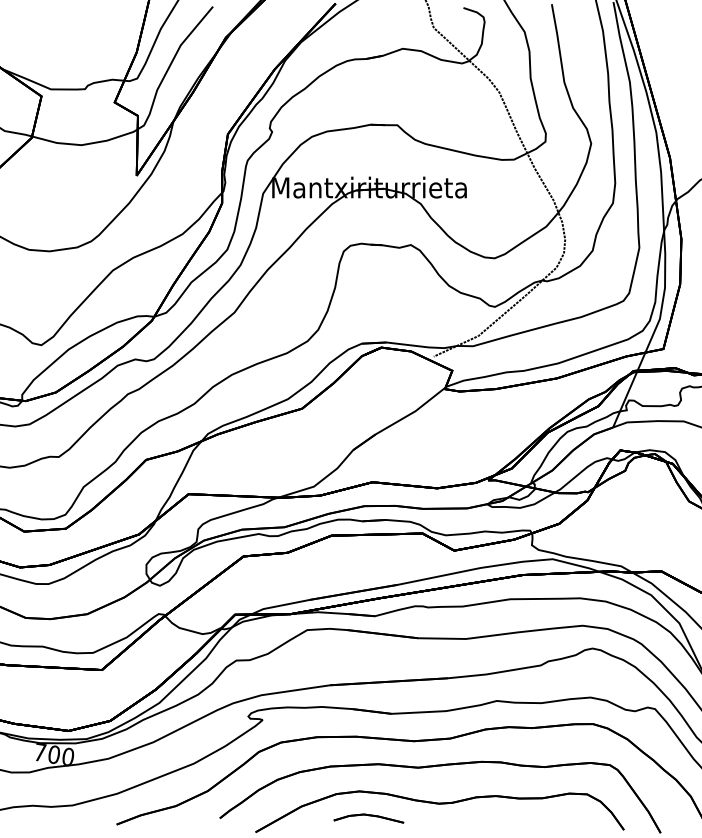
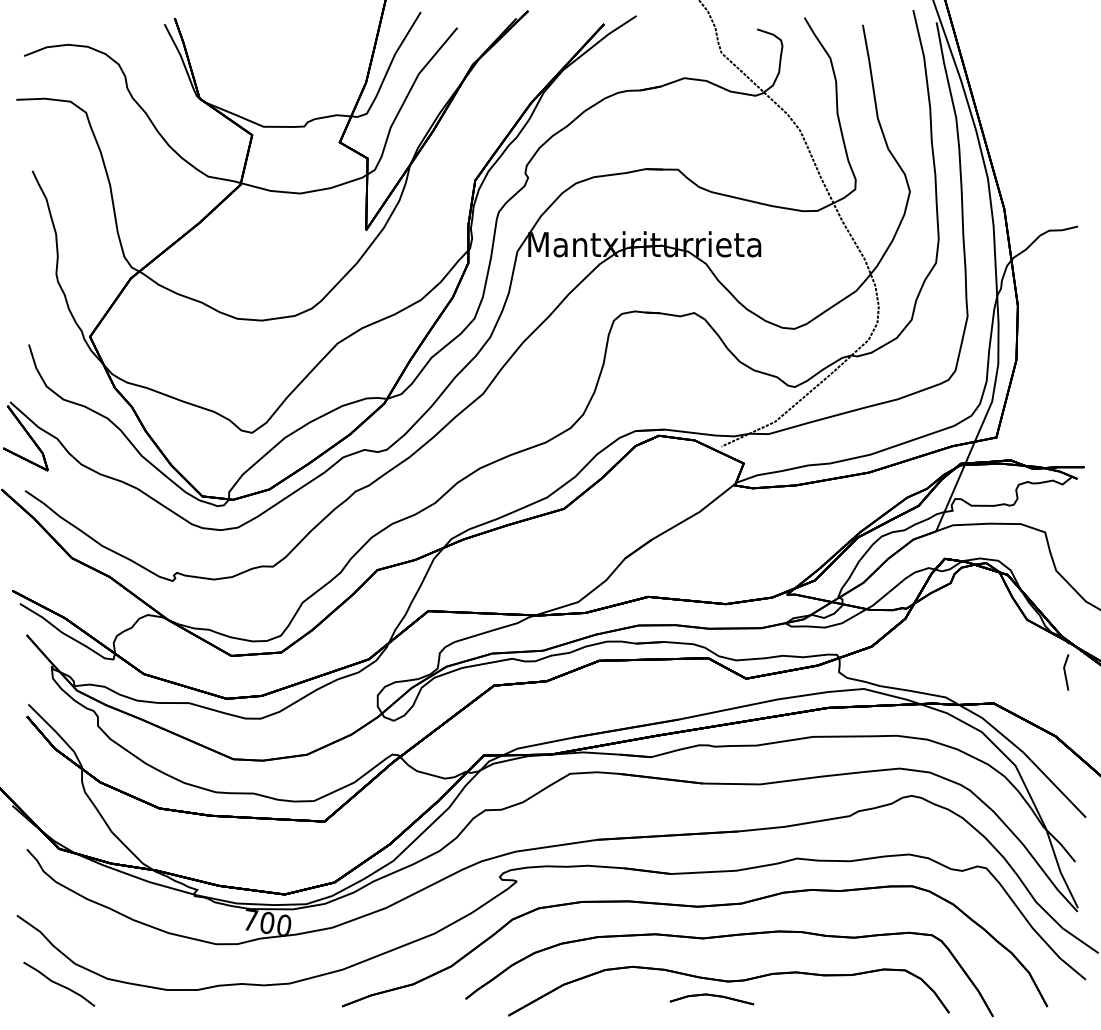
part: (368, 818) -> (711, 999), moved

